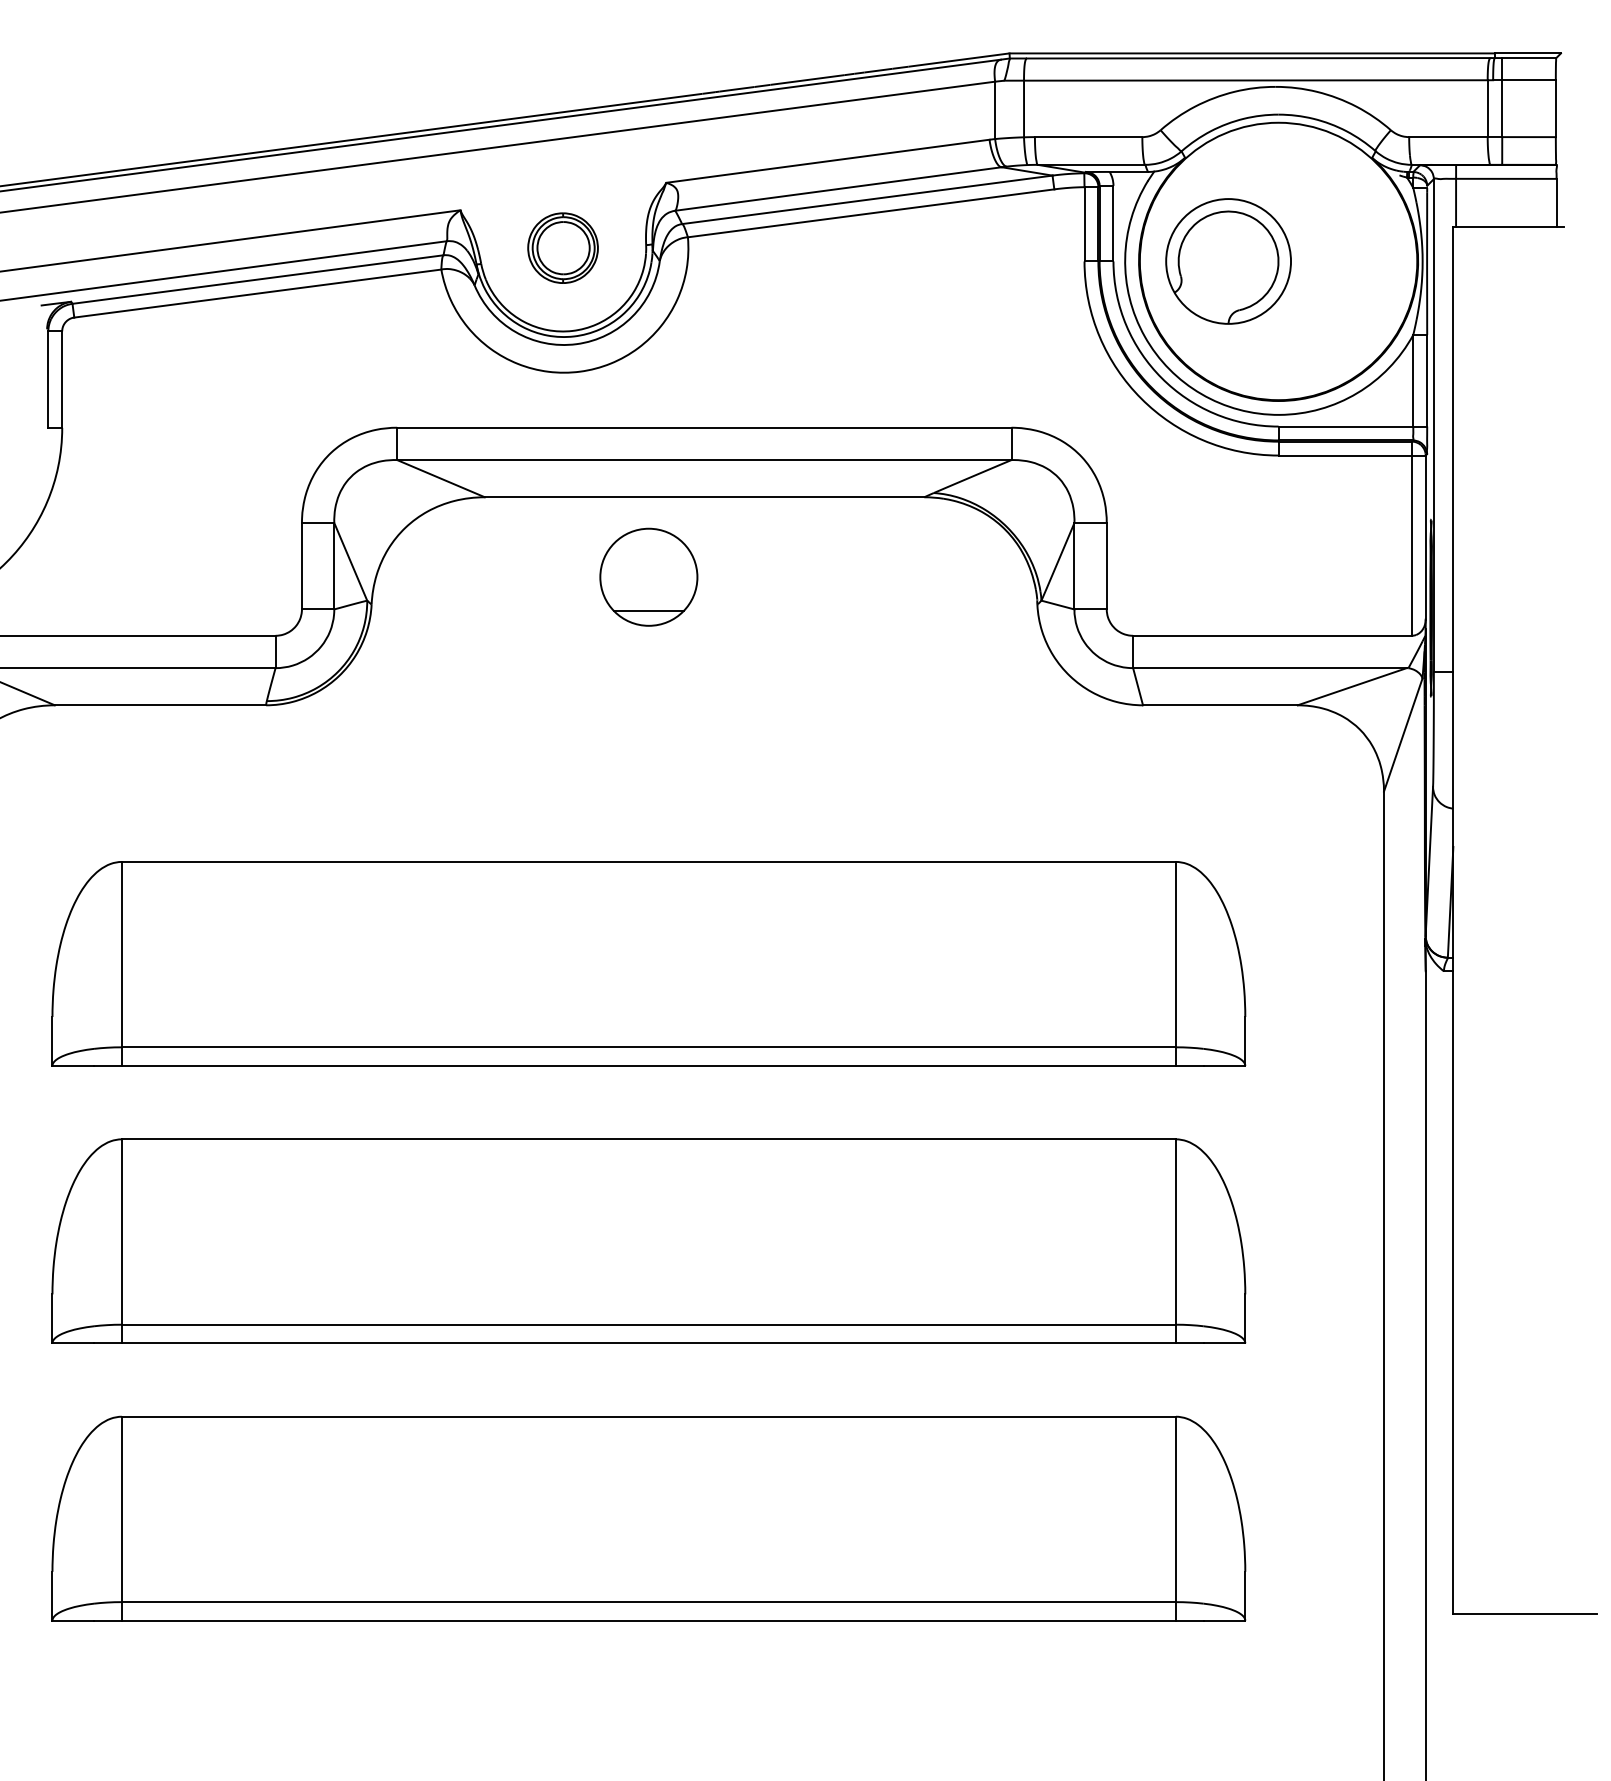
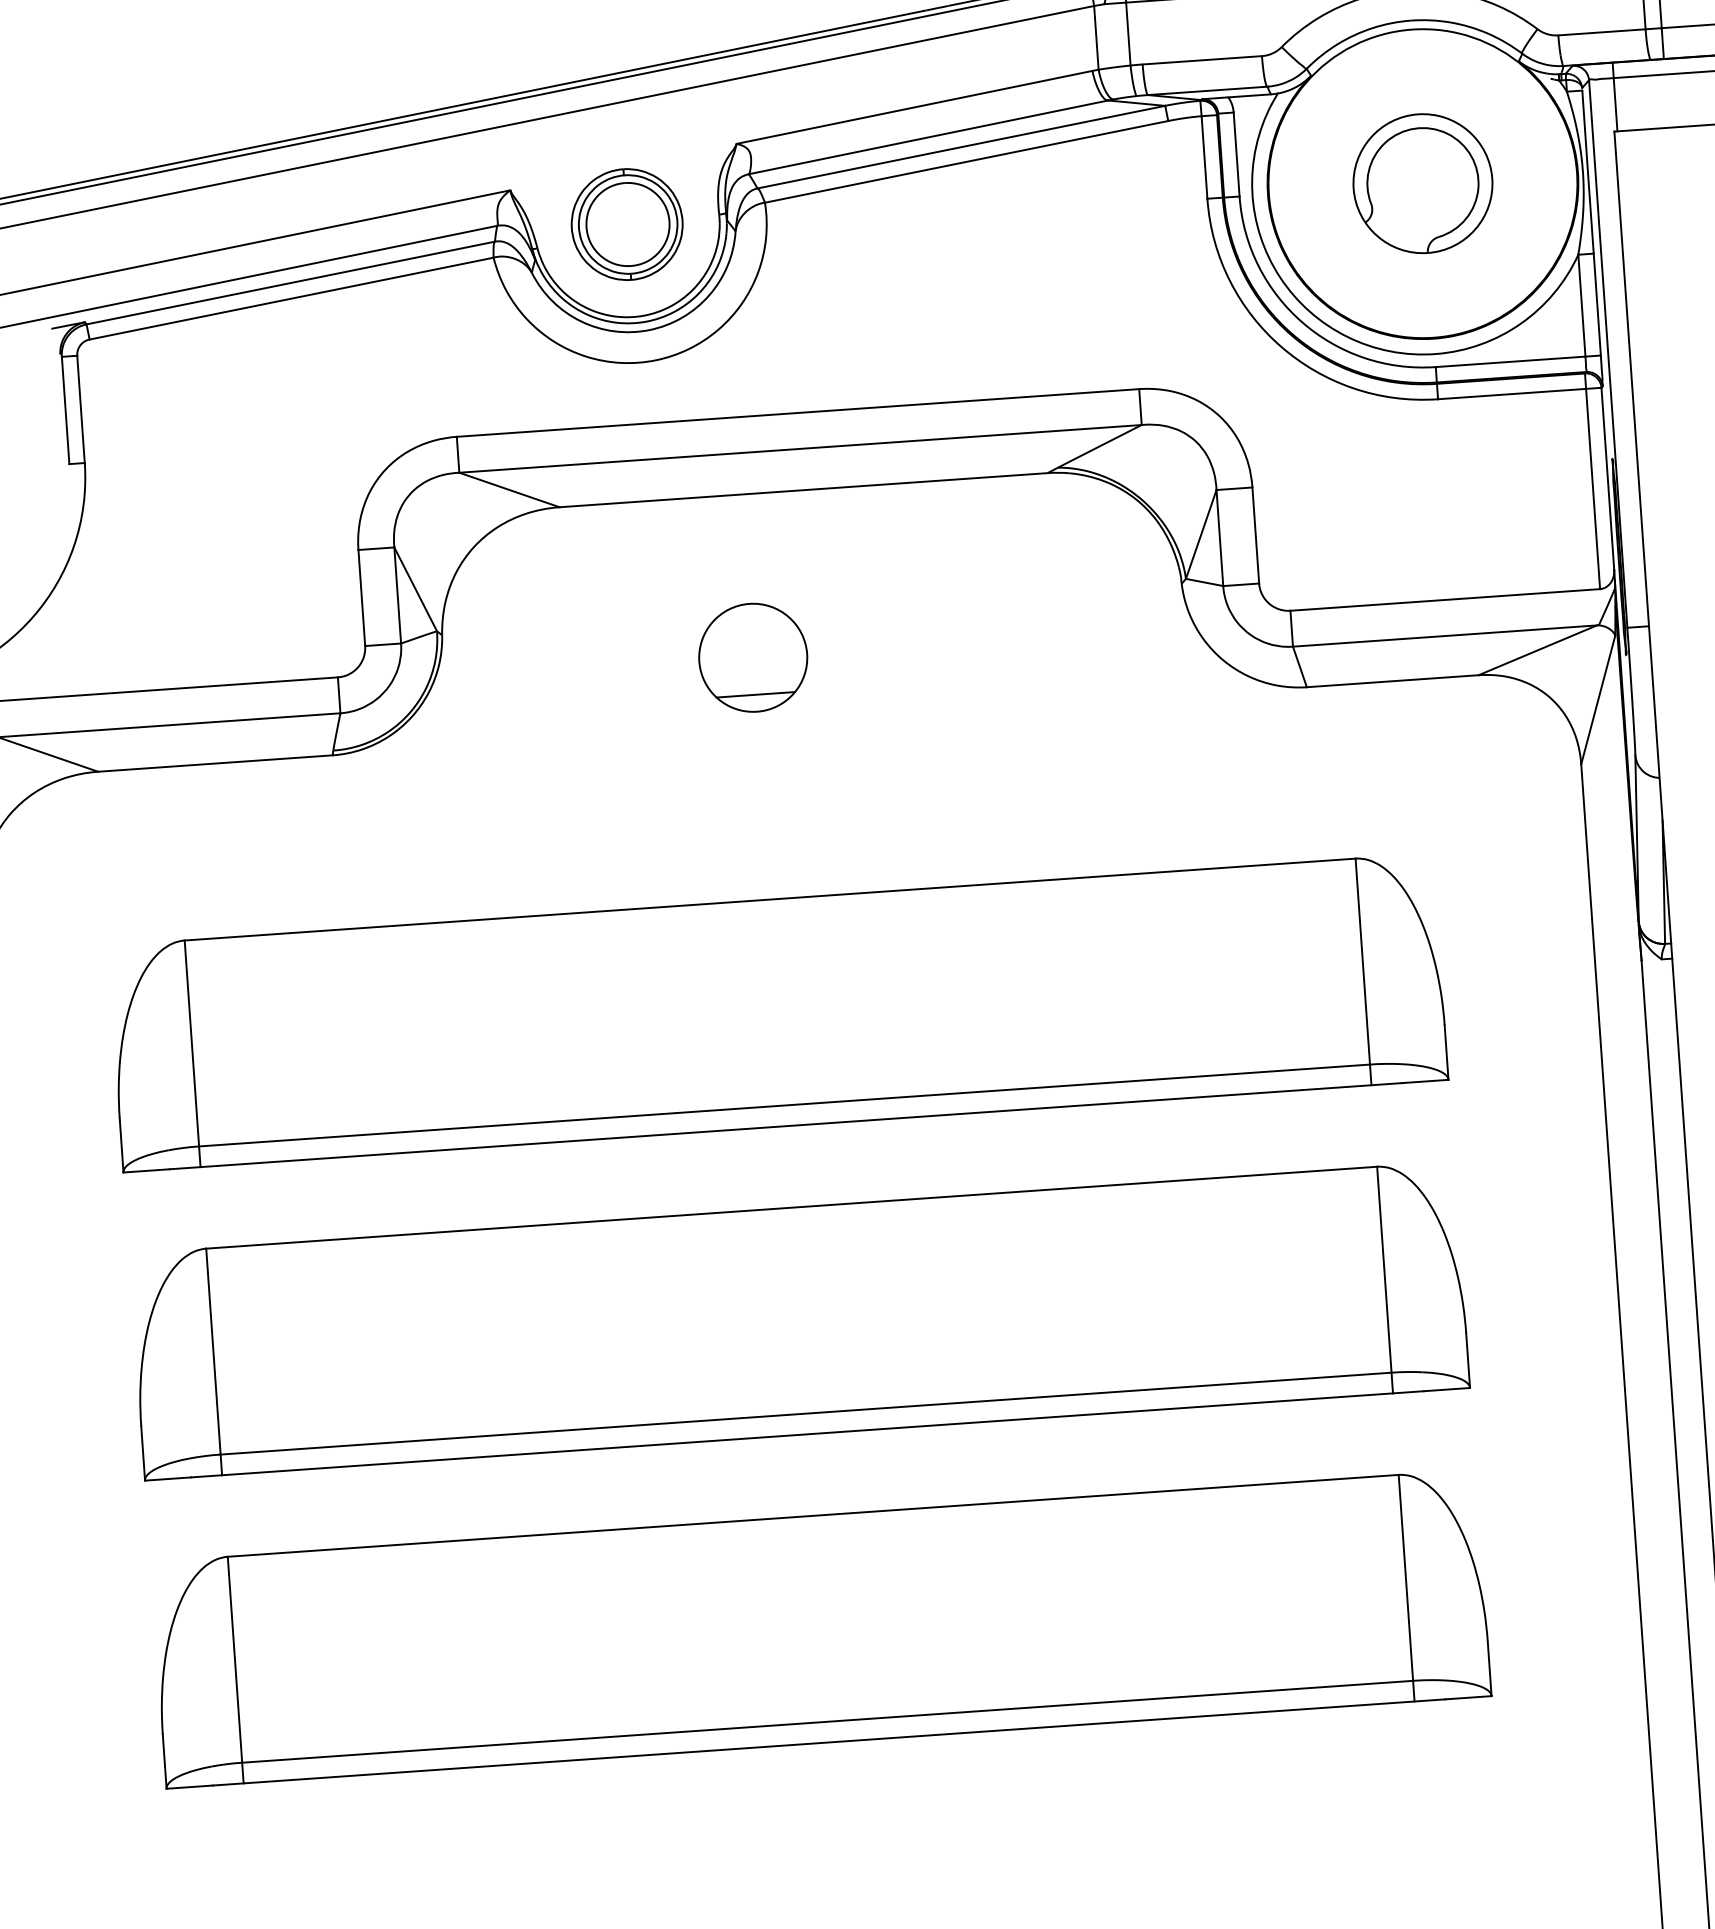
part: (562, 247) -> (626, 223), size x1.43
part: (1228, 261) -> (1422, 183), moved
part: (648, 576) -> (752, 656), moved

